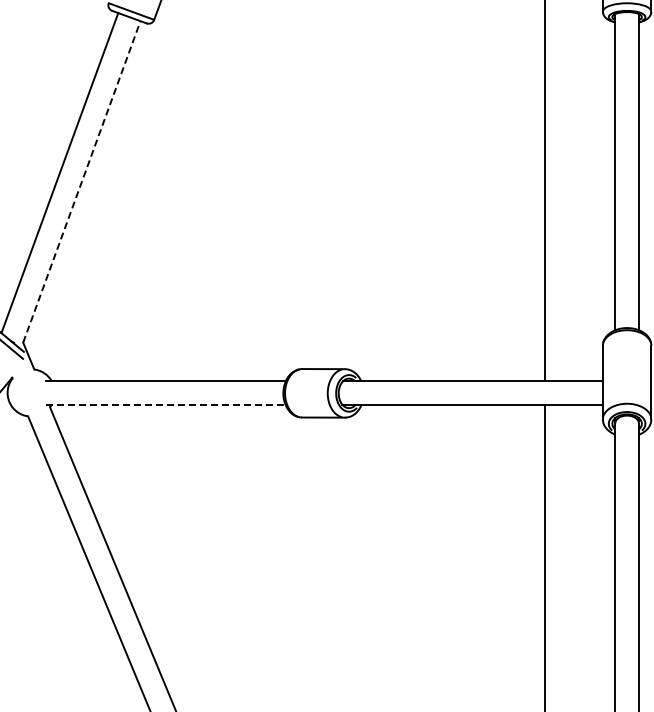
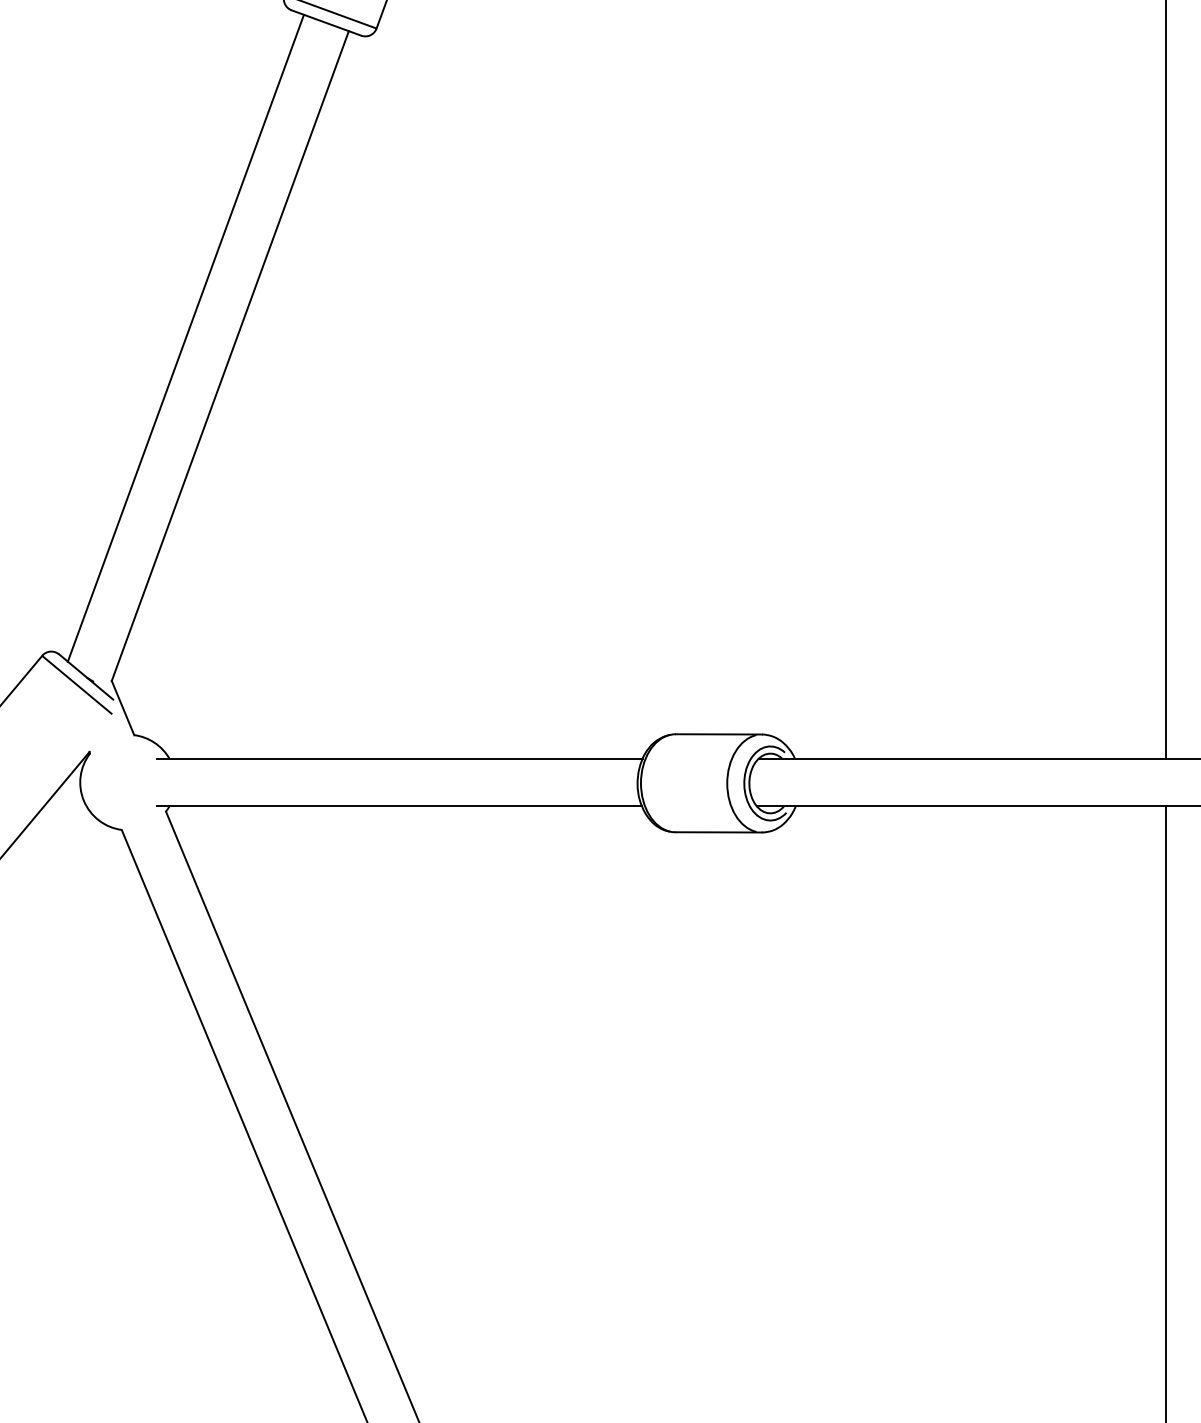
line: (82, 181) -> (231, 355), dashed -> solid
line: (165, 404) -> (399, 805), dashed -> solid

